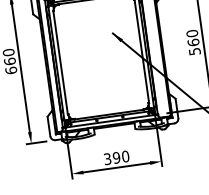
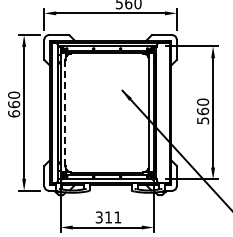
line: (60, 62) -> (65, 112), solid -> dashed
text: (121, 157) -> (113, 217), 390 -> 311

